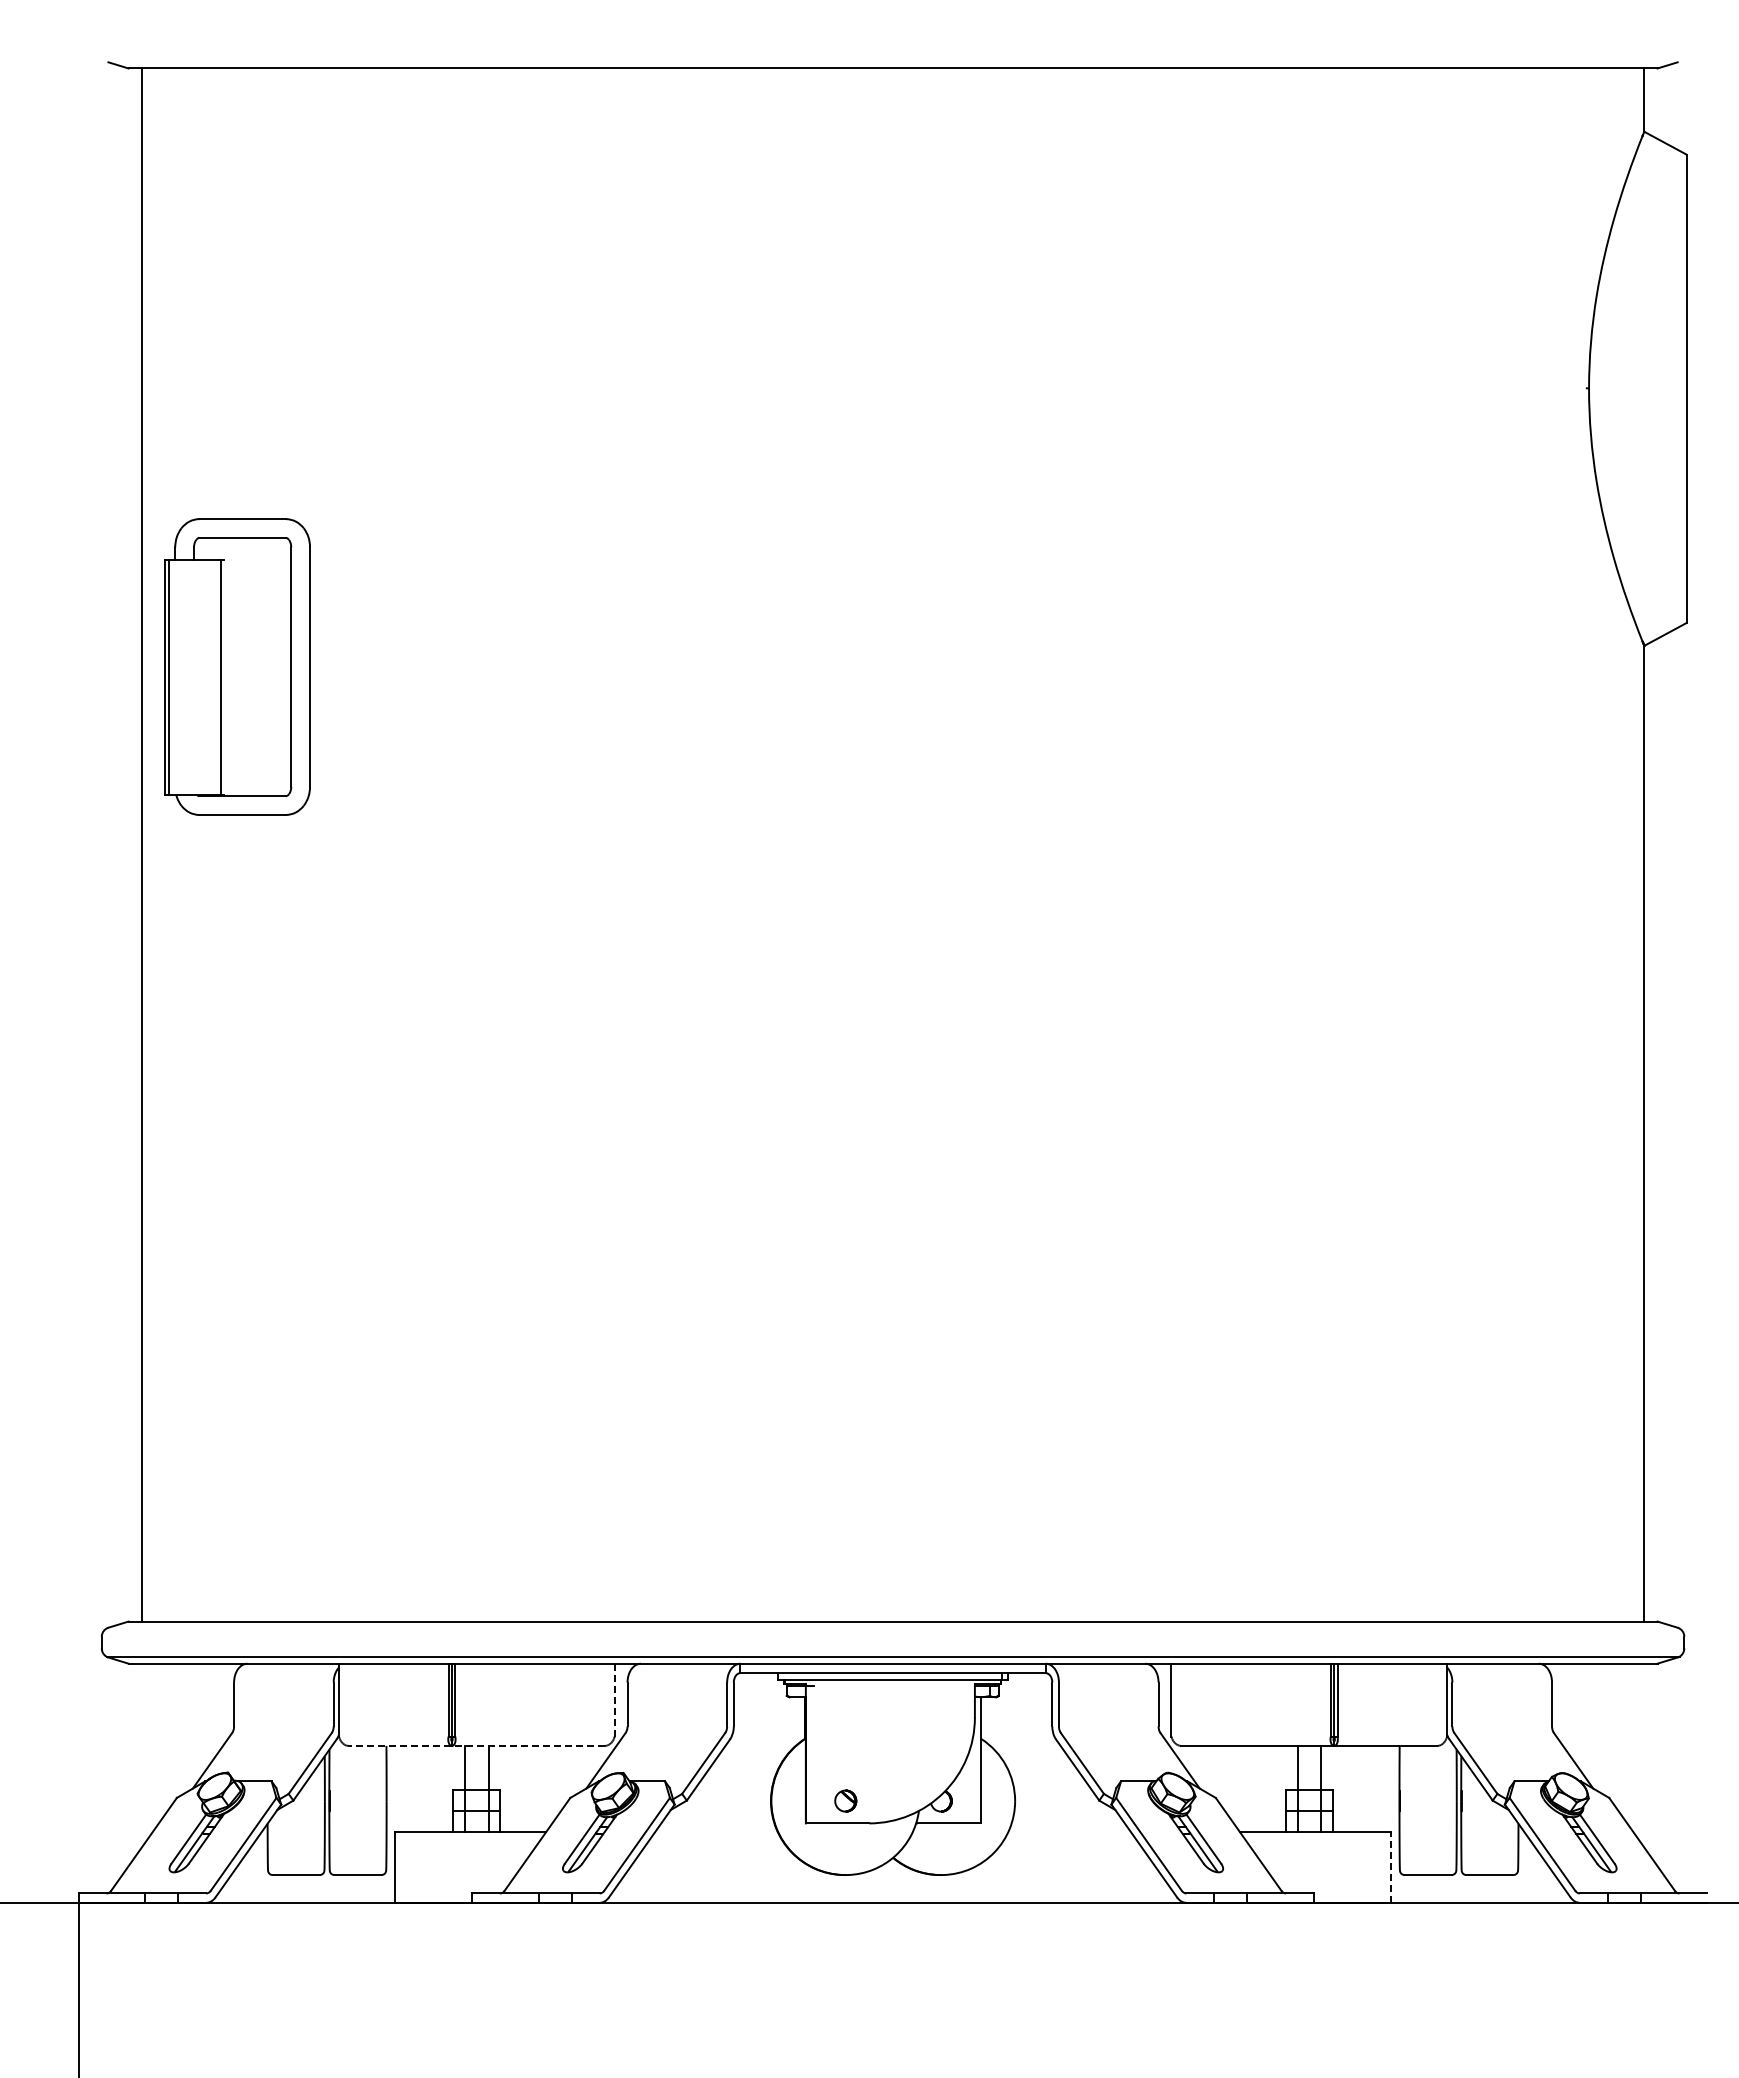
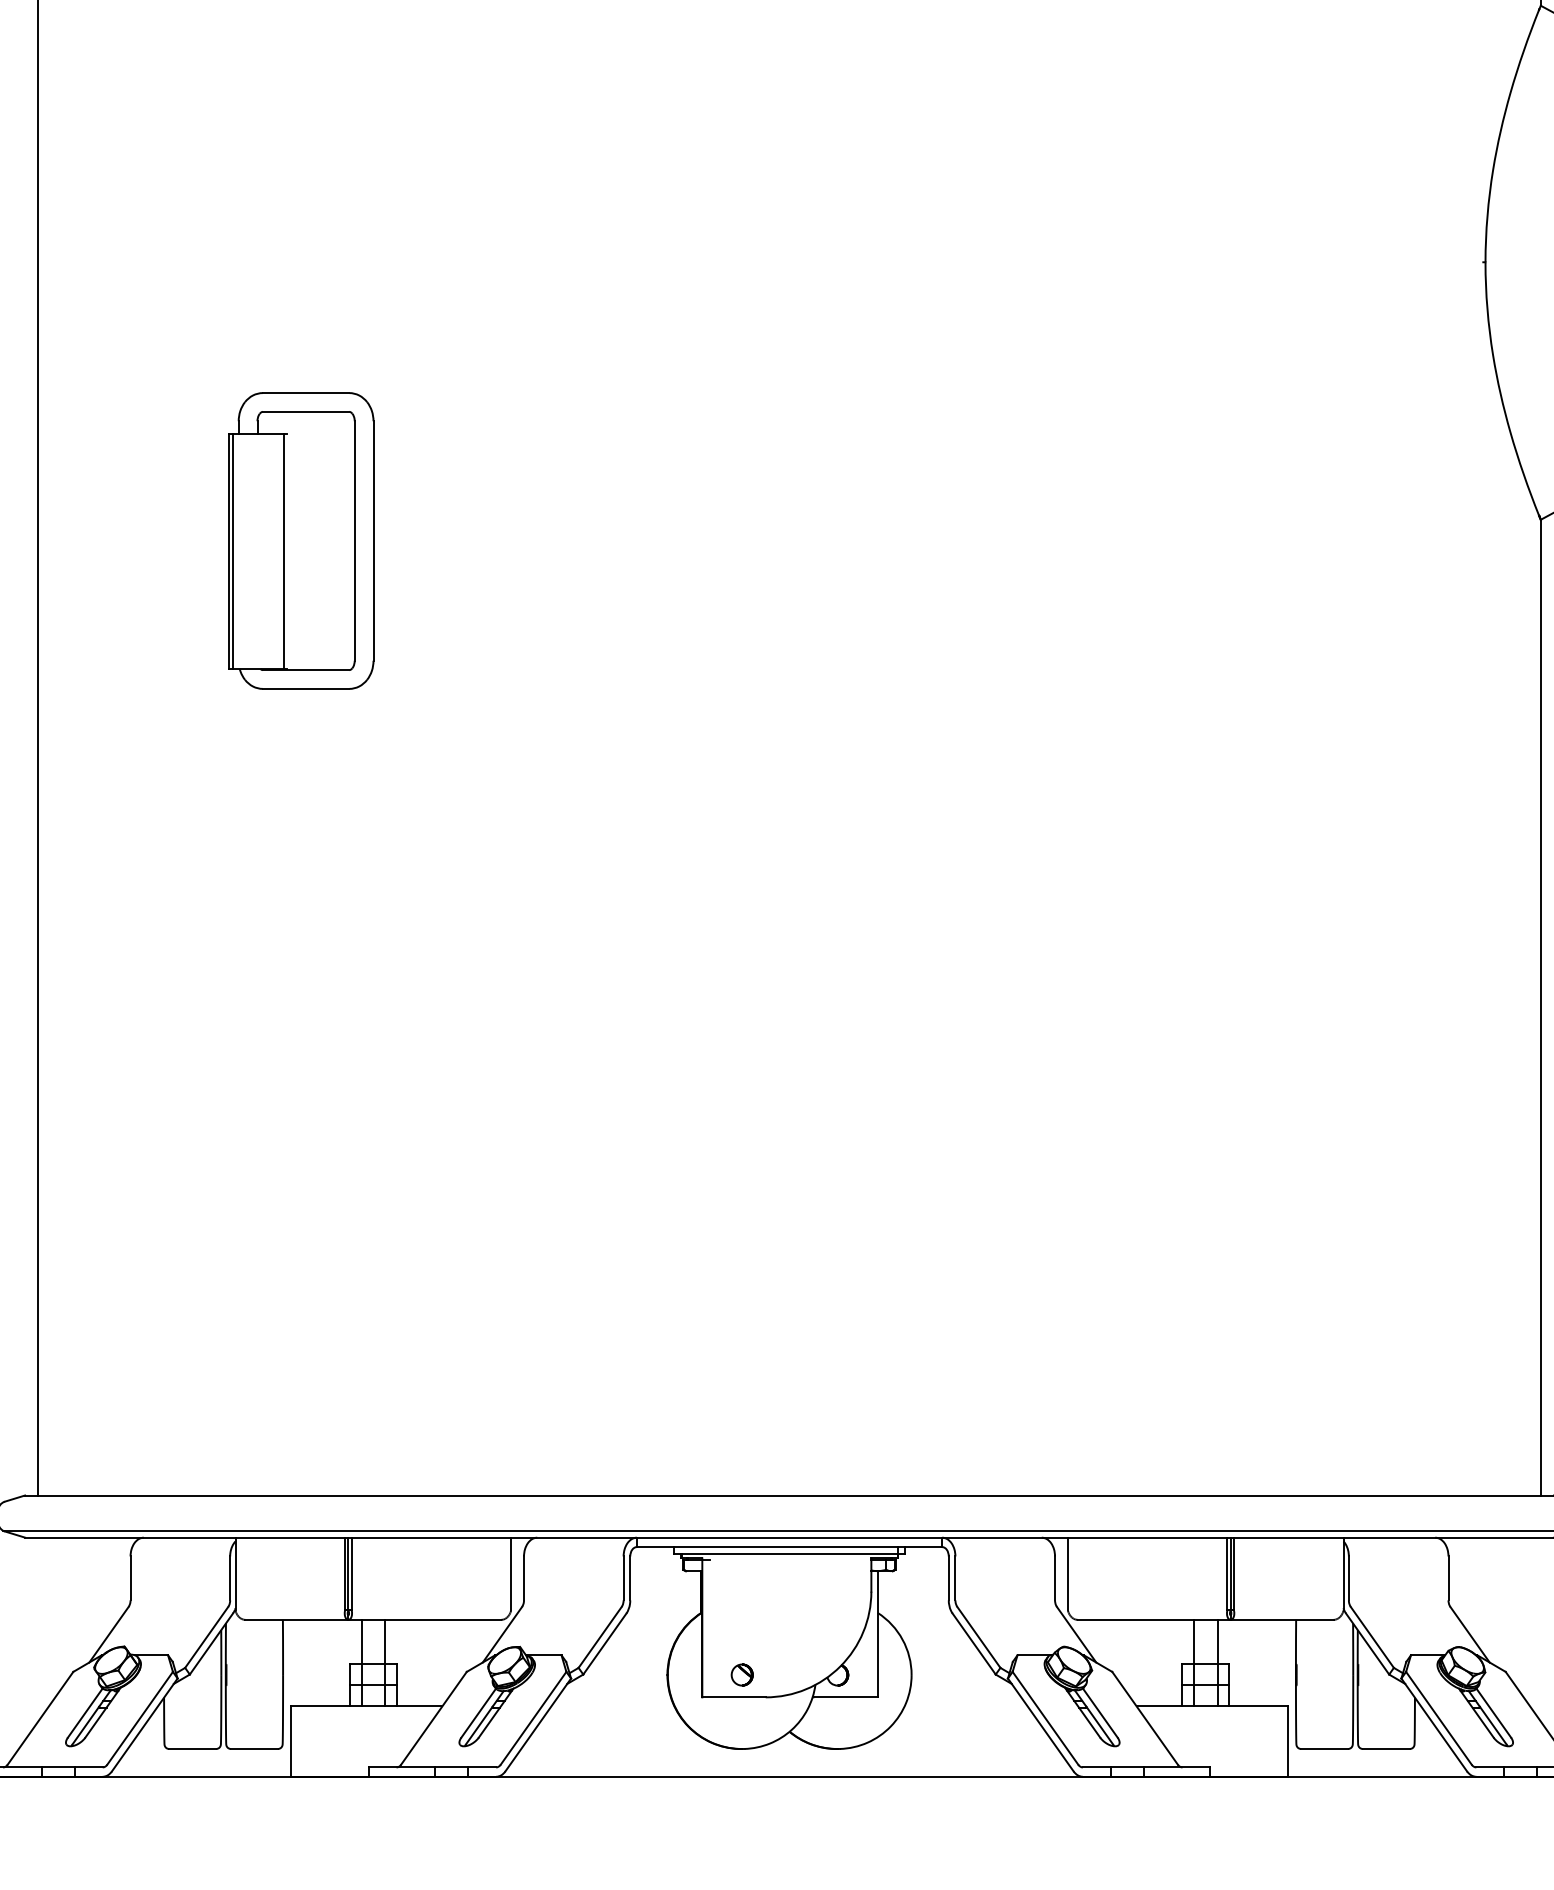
part: (237, 666) -> (300, 540), moved
line: (614, 1700) -> (510, 1574), dashed -> solid
line: (476, 1745) -> (372, 1619), dashed -> solid
line: (1391, 1867) -> (1287, 1741), dashed -> solid

